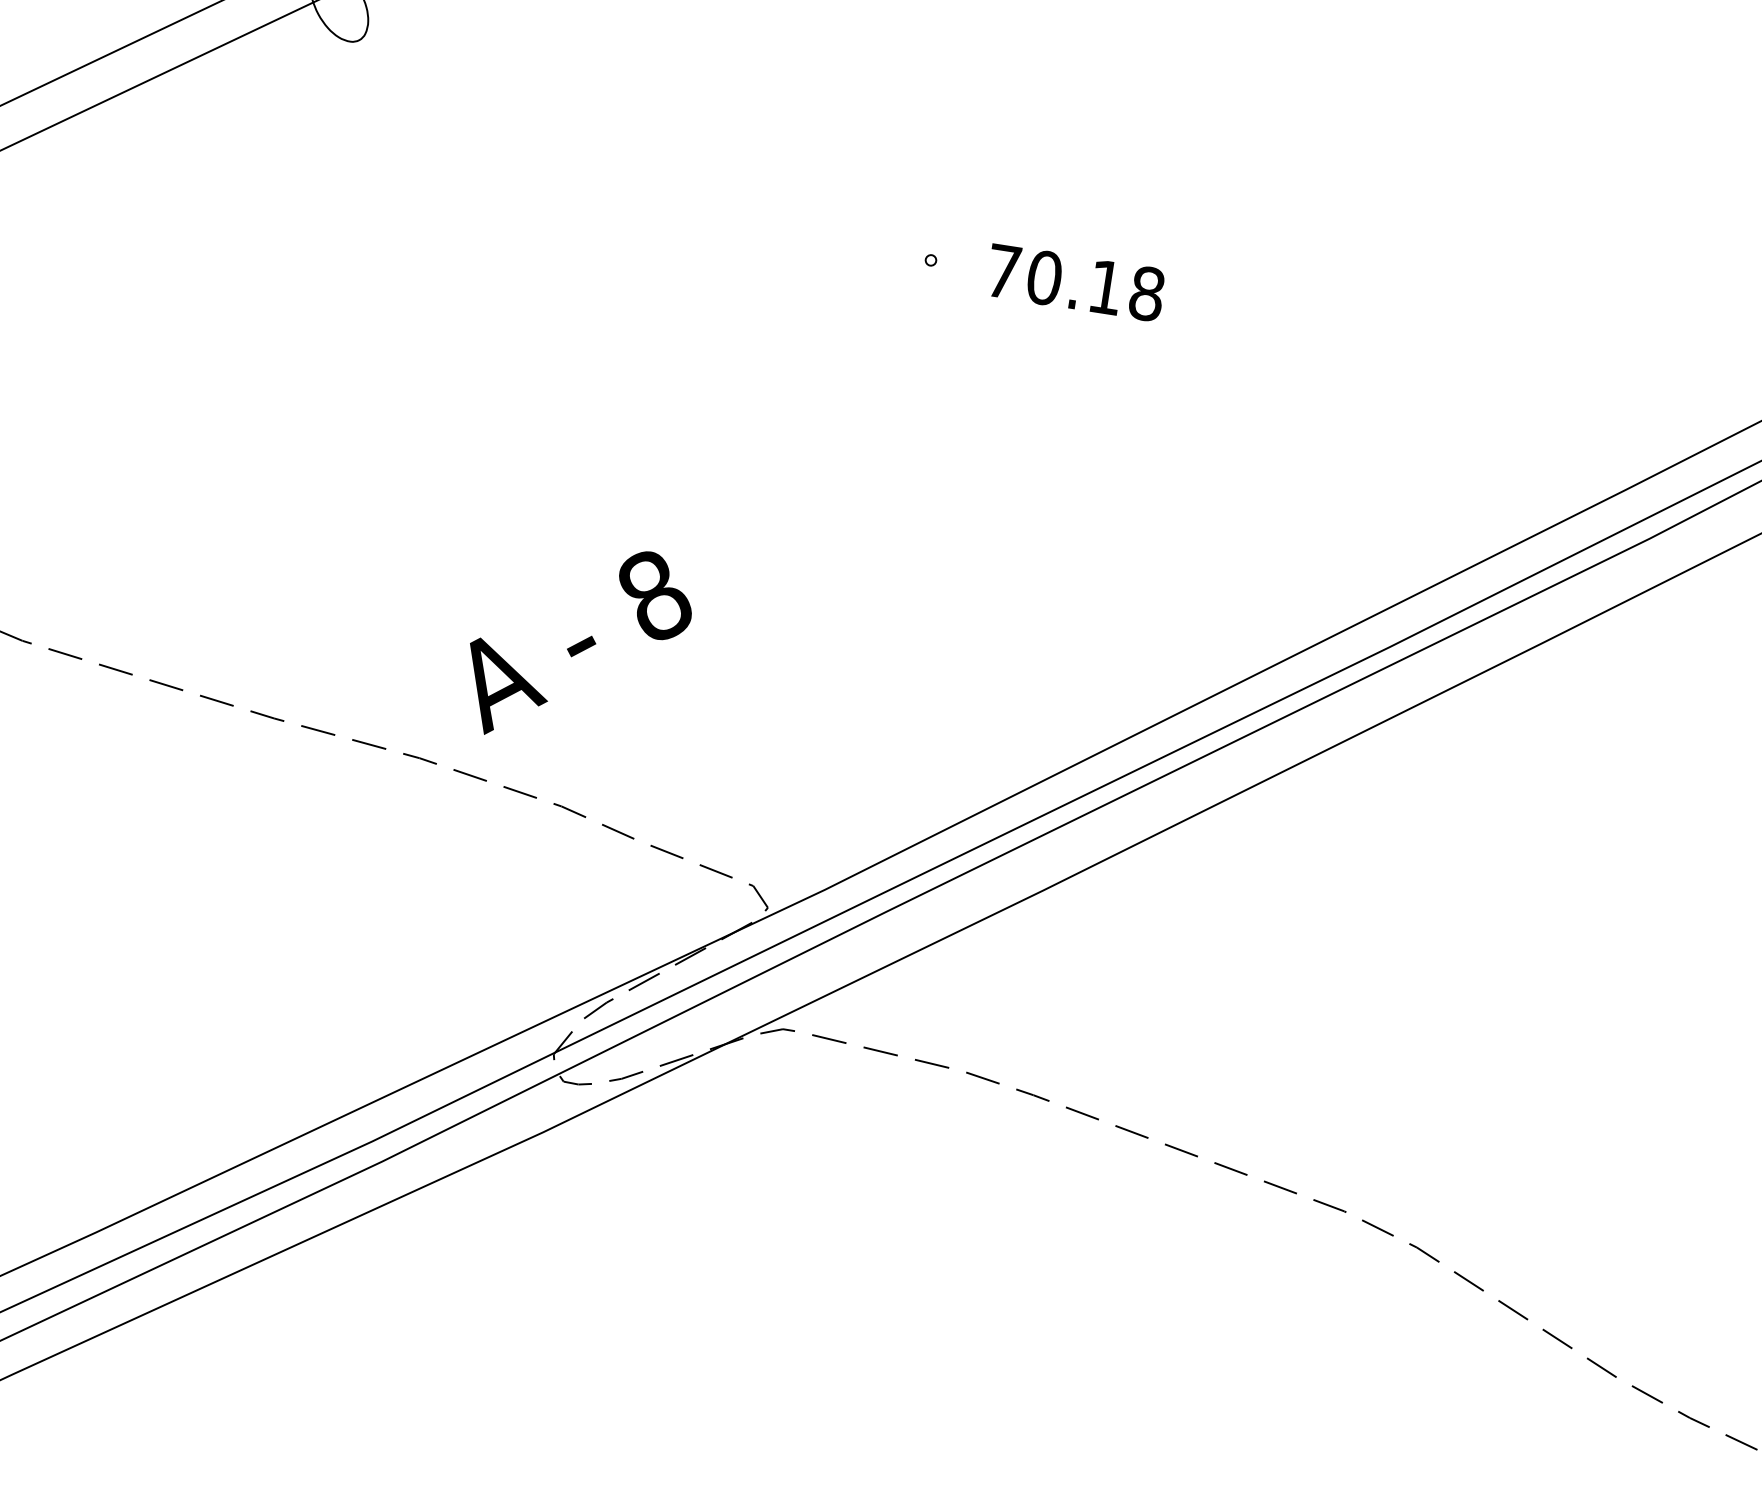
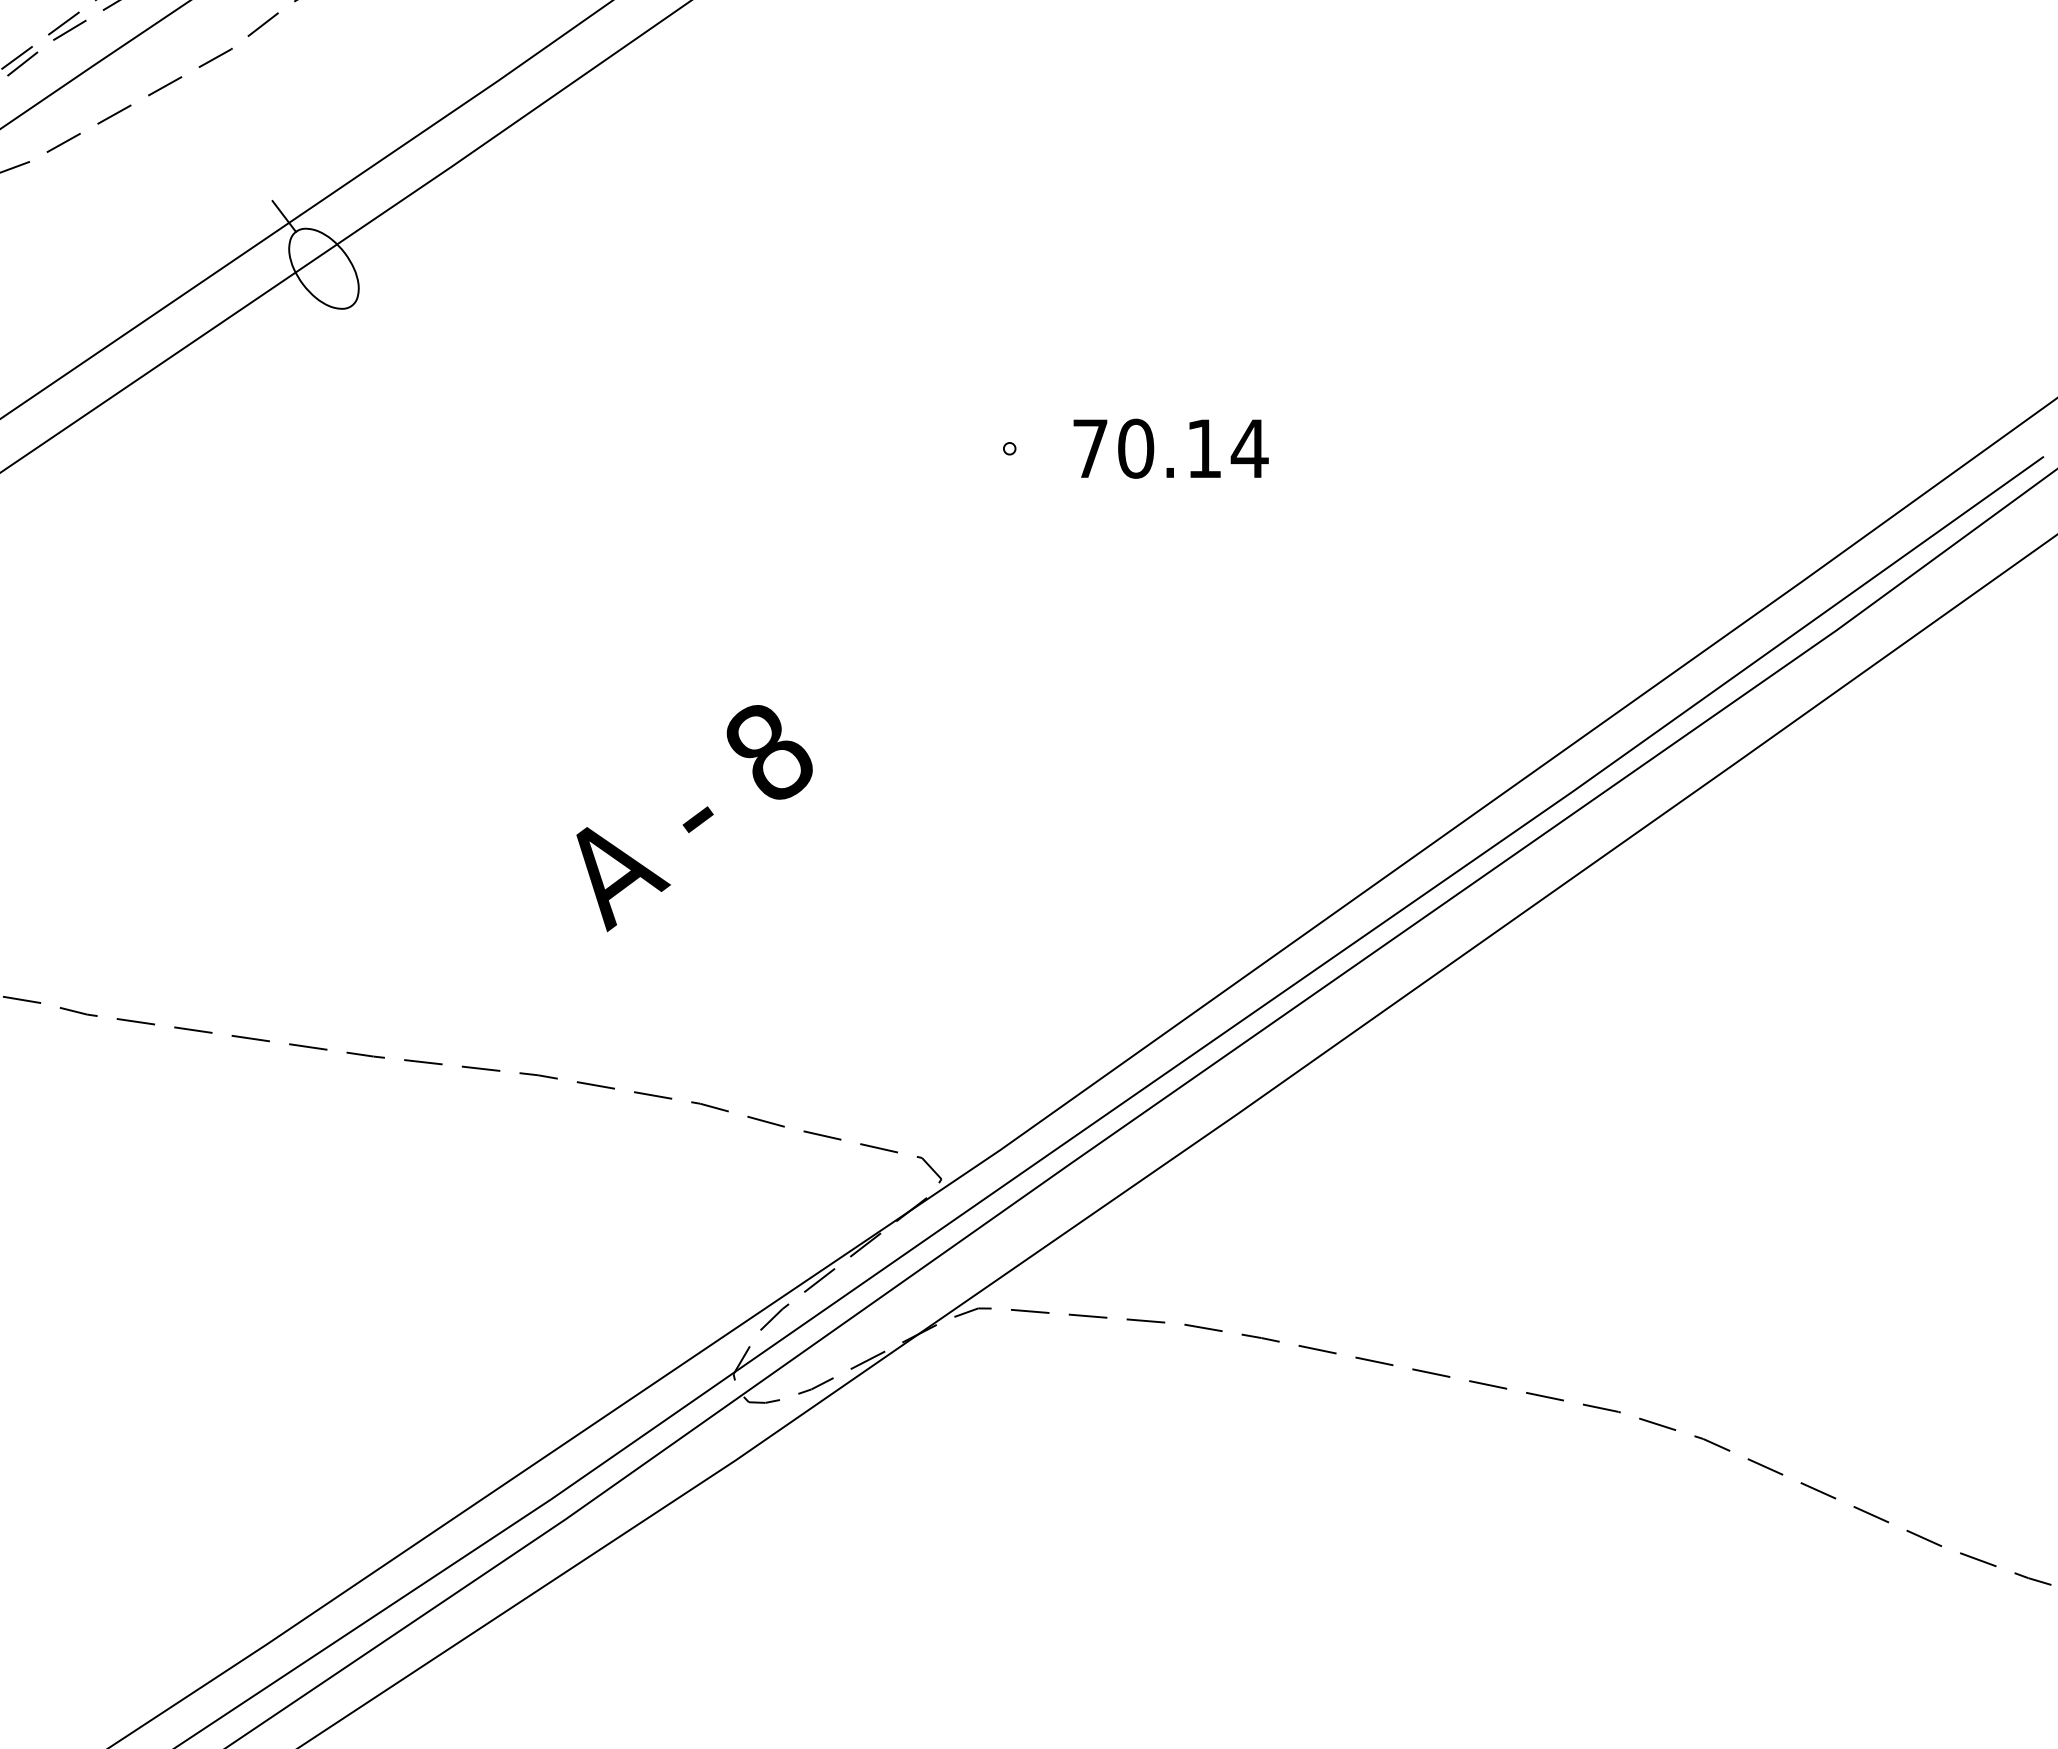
text: (1146, 293) -> (1249, 448), 70.18 -> 70.14
text: (578, 644) -> (694, 818), moved

